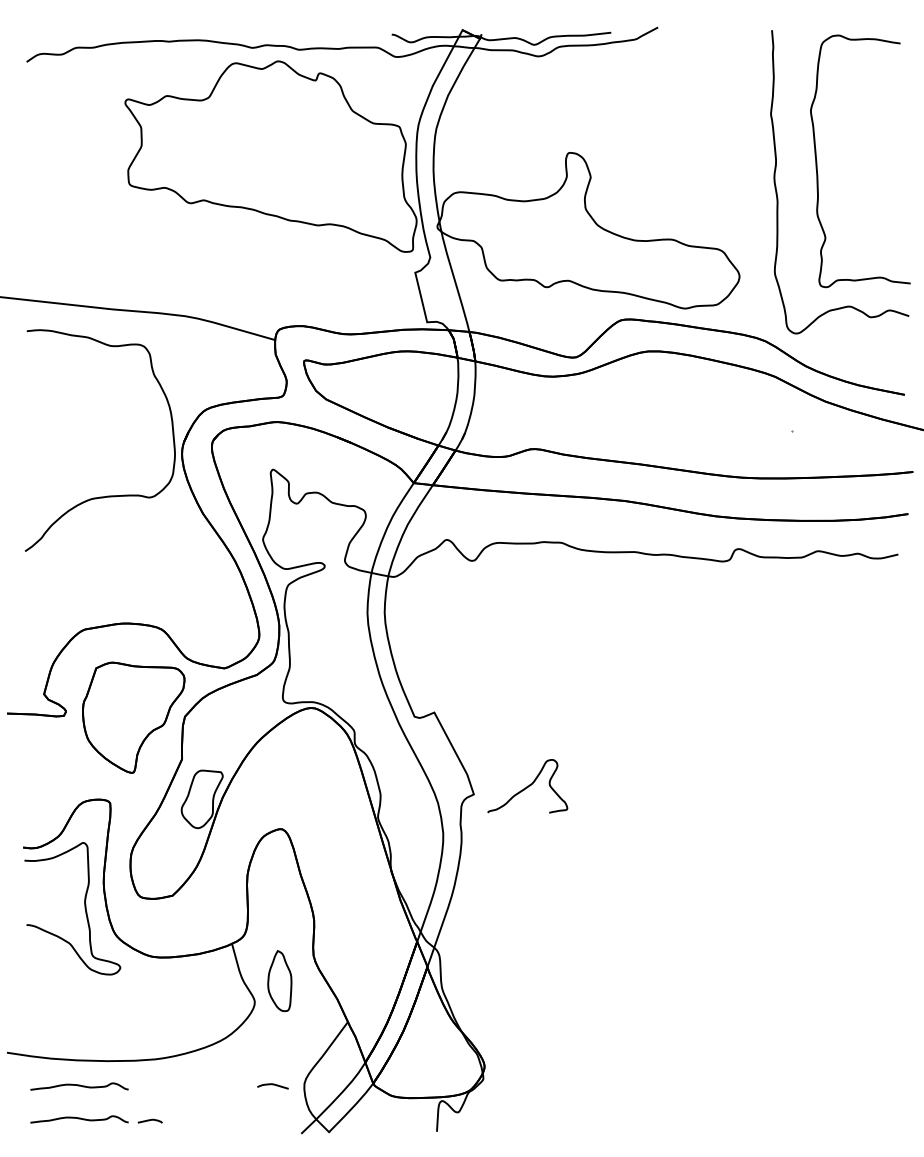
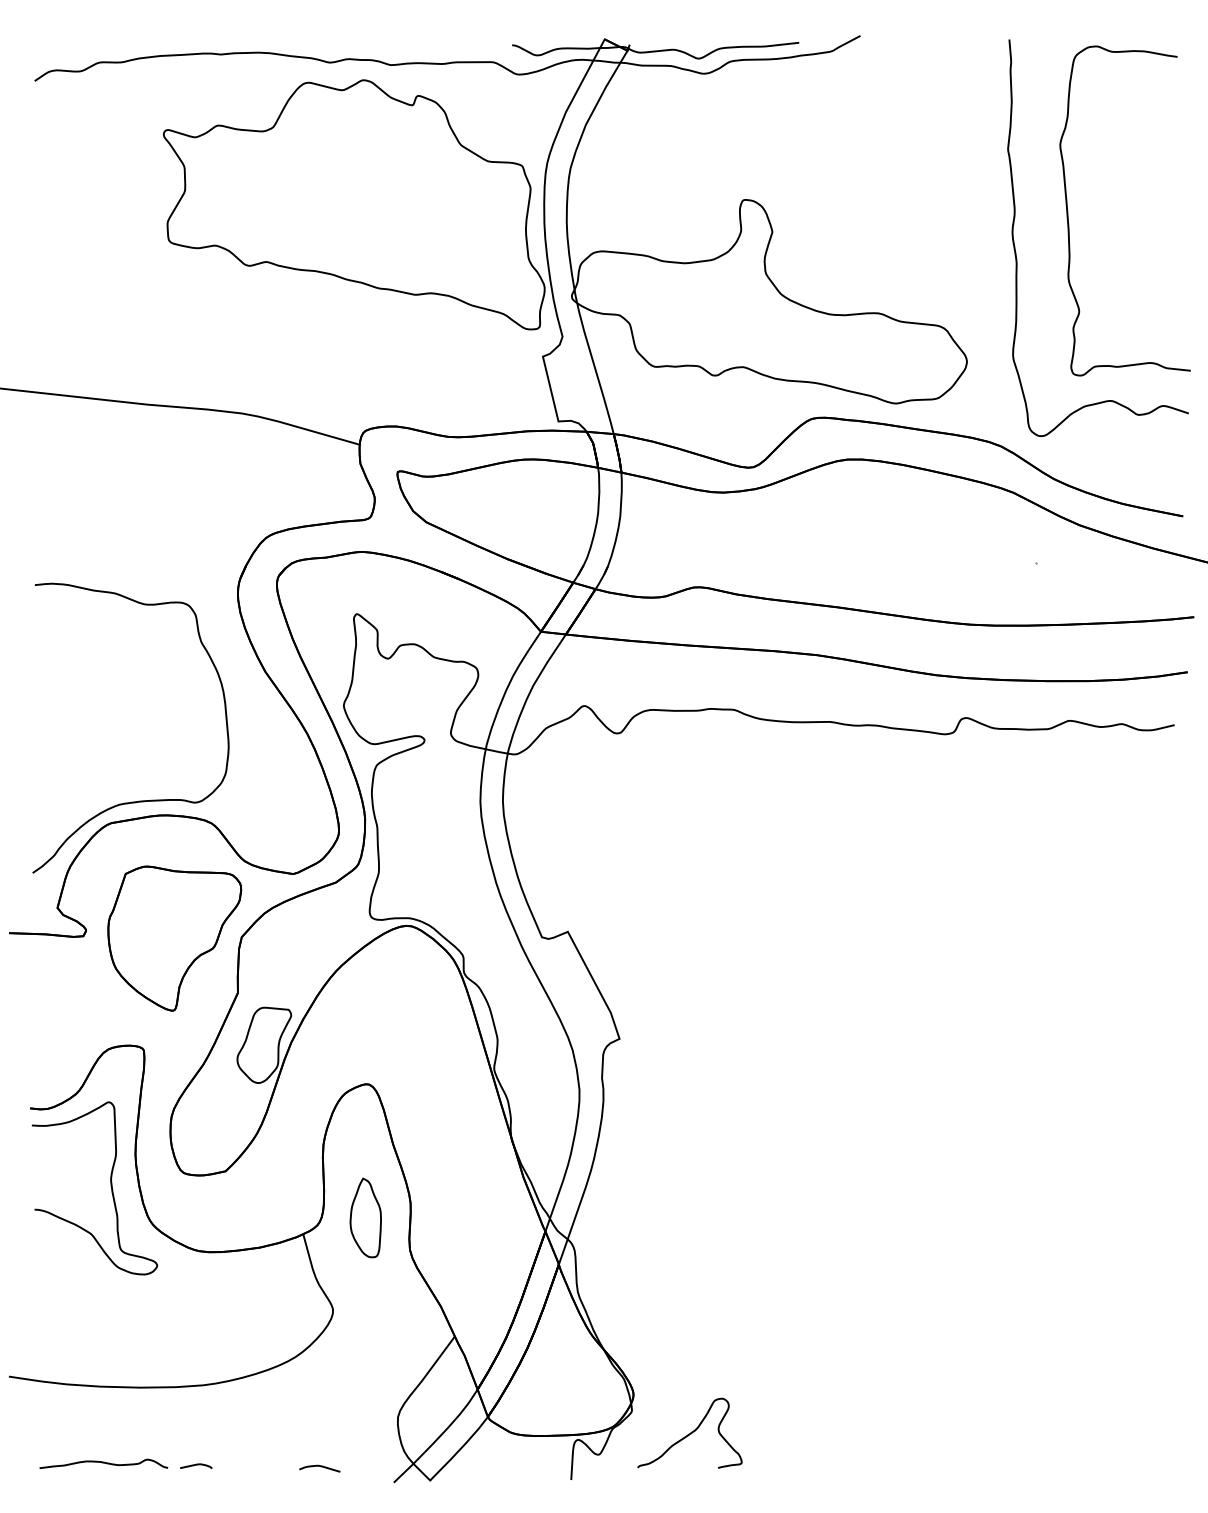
curve: (106, 495) -> (138, 800), moved
curve: (528, 785) -> (690, 1432), moved
part: (279, 980) -> (365, 1217), moved
curve: (273, 1085) -> (320, 1467), moved
curve: (79, 1086) -> (103, 1420), removed

